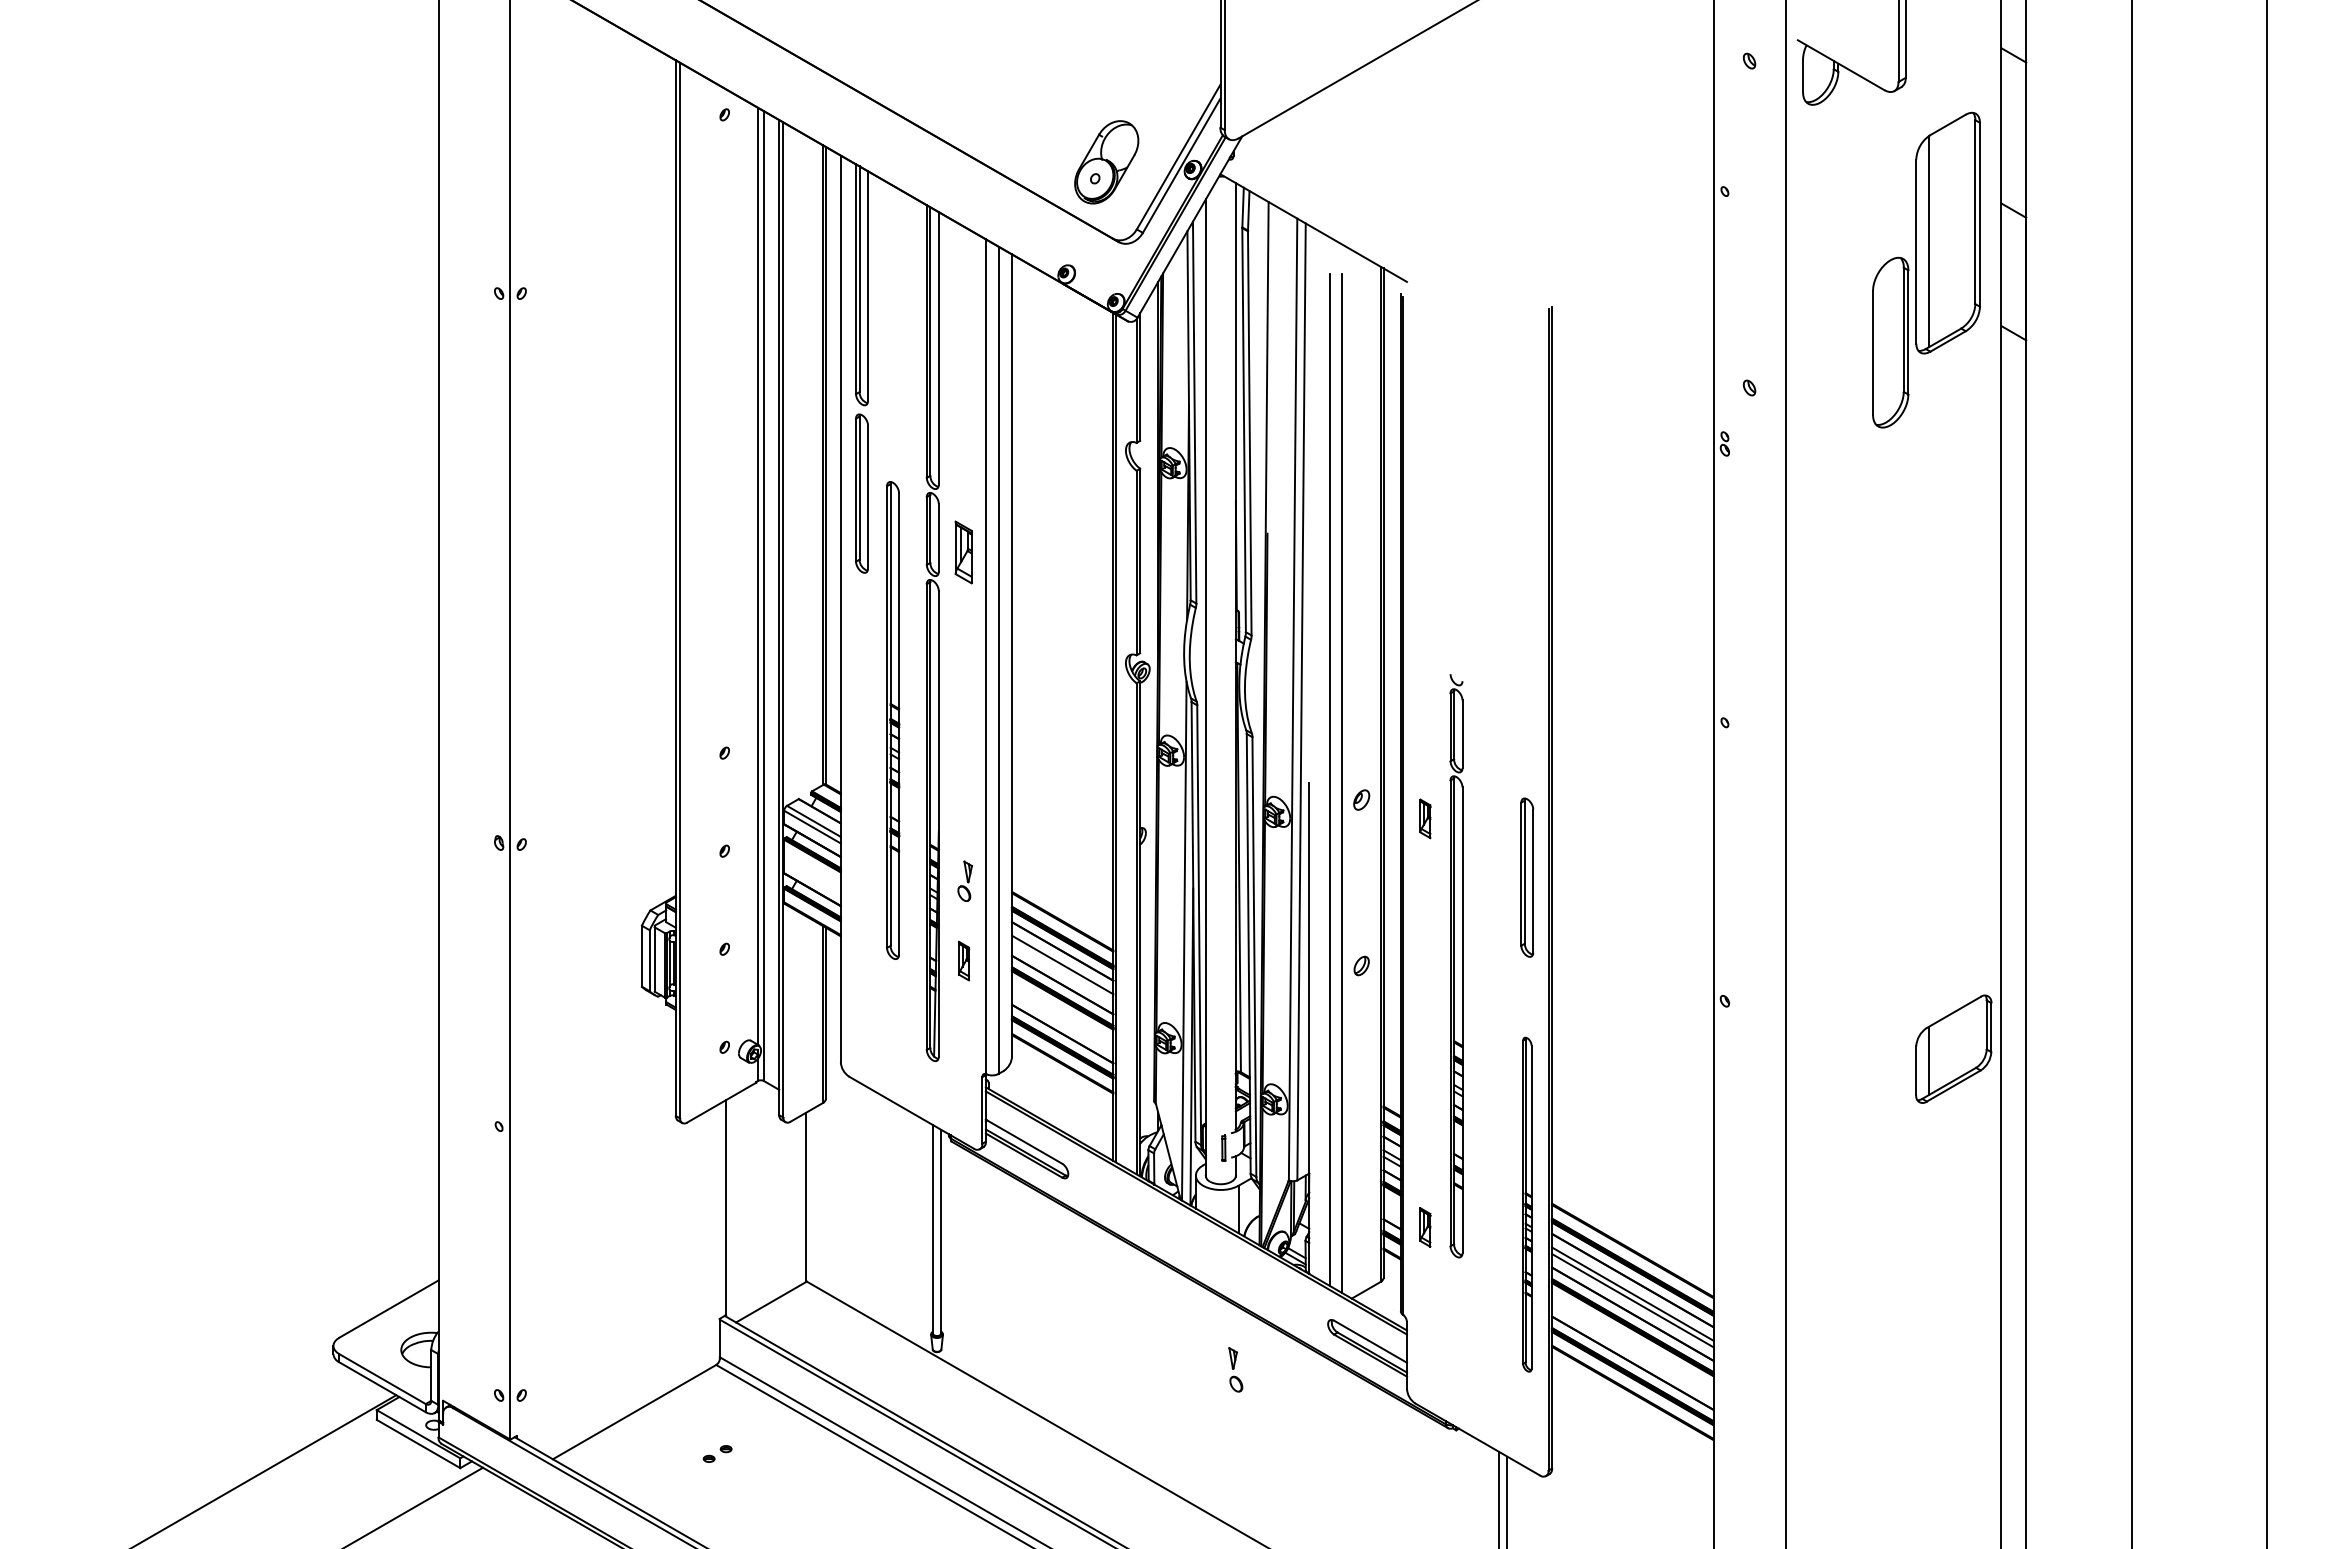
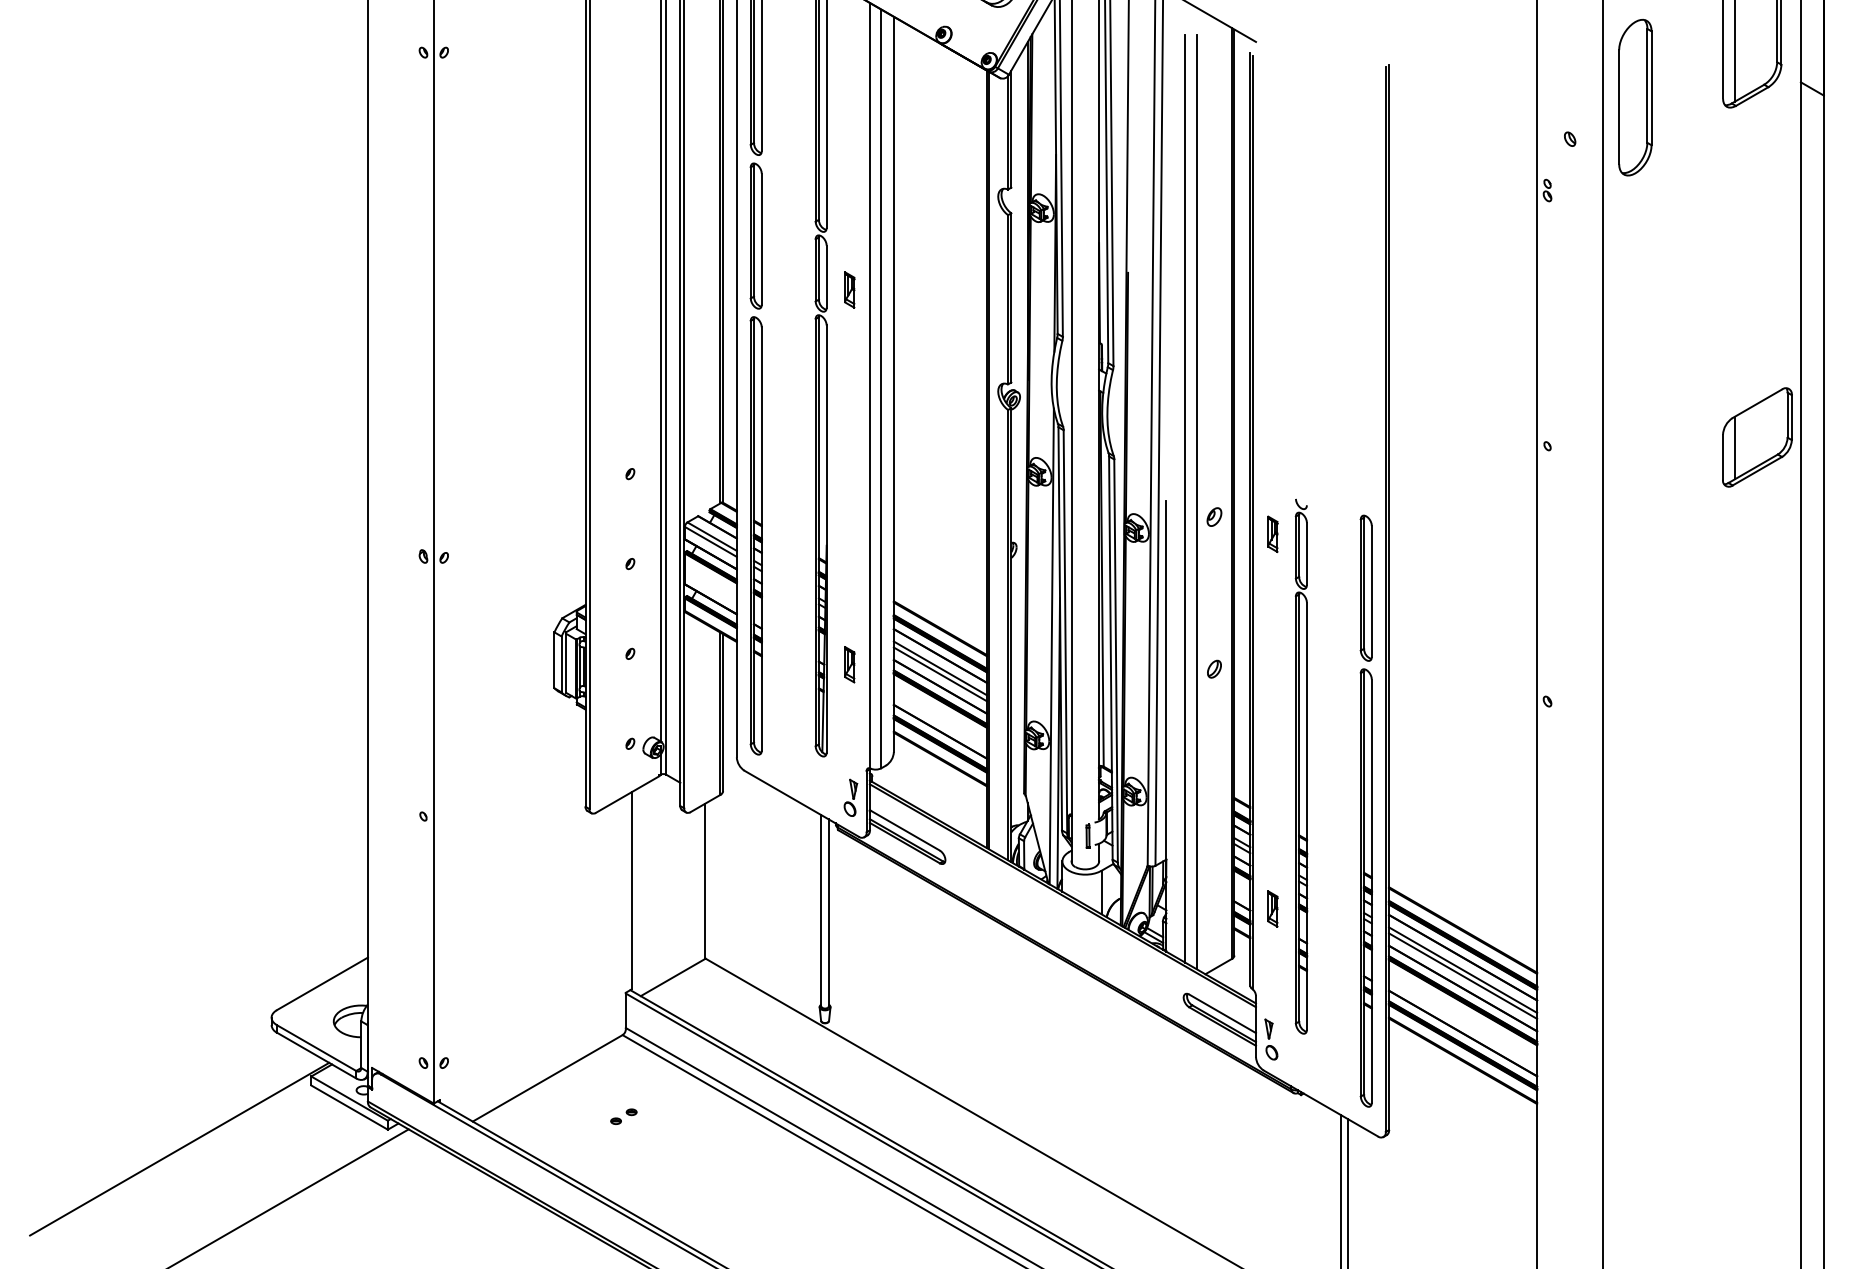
part: (1890, 342) -> (1635, 97), moved
part: (964, 552) -> (850, 290), size x0.62
part: (893, 720) -> (756, 535), moved
part: (965, 880) -> (851, 797), moved
part: (1456, 966) -> (1301, 766), moved
line: (1062, 971) -> (940, 674), added
part: (1953, 1048) -> (1757, 436), moved
part: (1527, 1204) -> (1366, 887), size x1.43
part: (1235, 1369) -> (1271, 1039), moved

